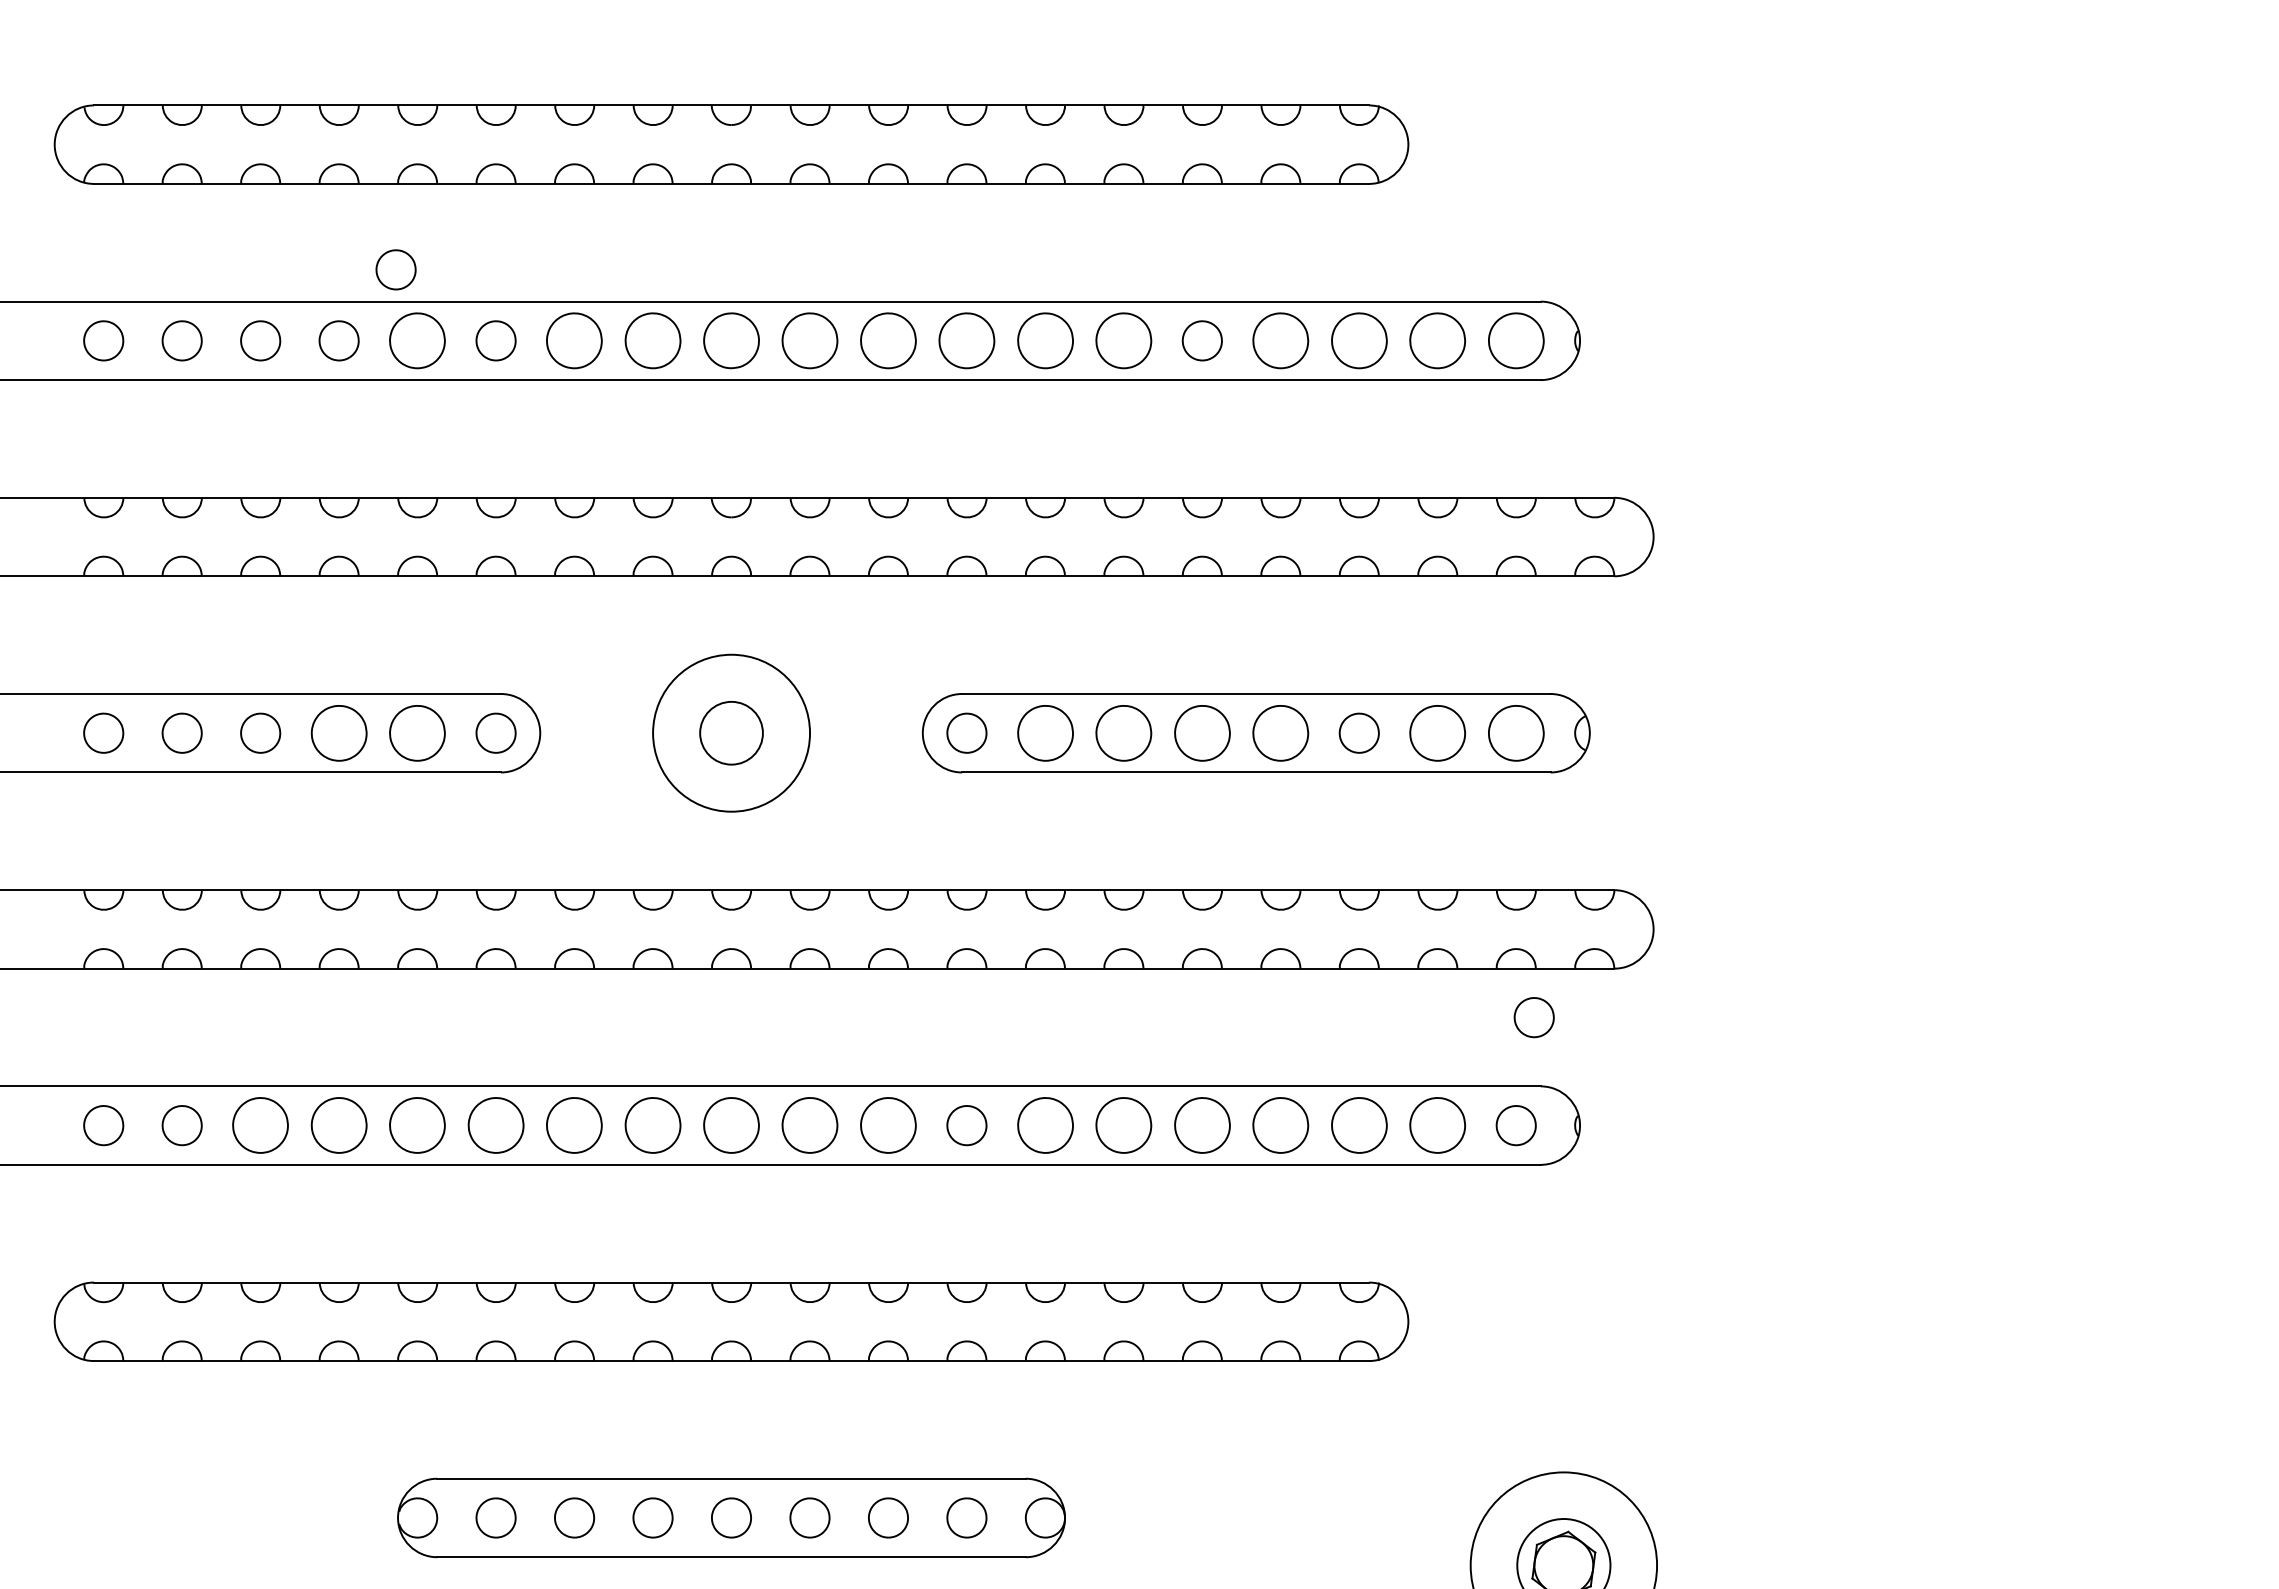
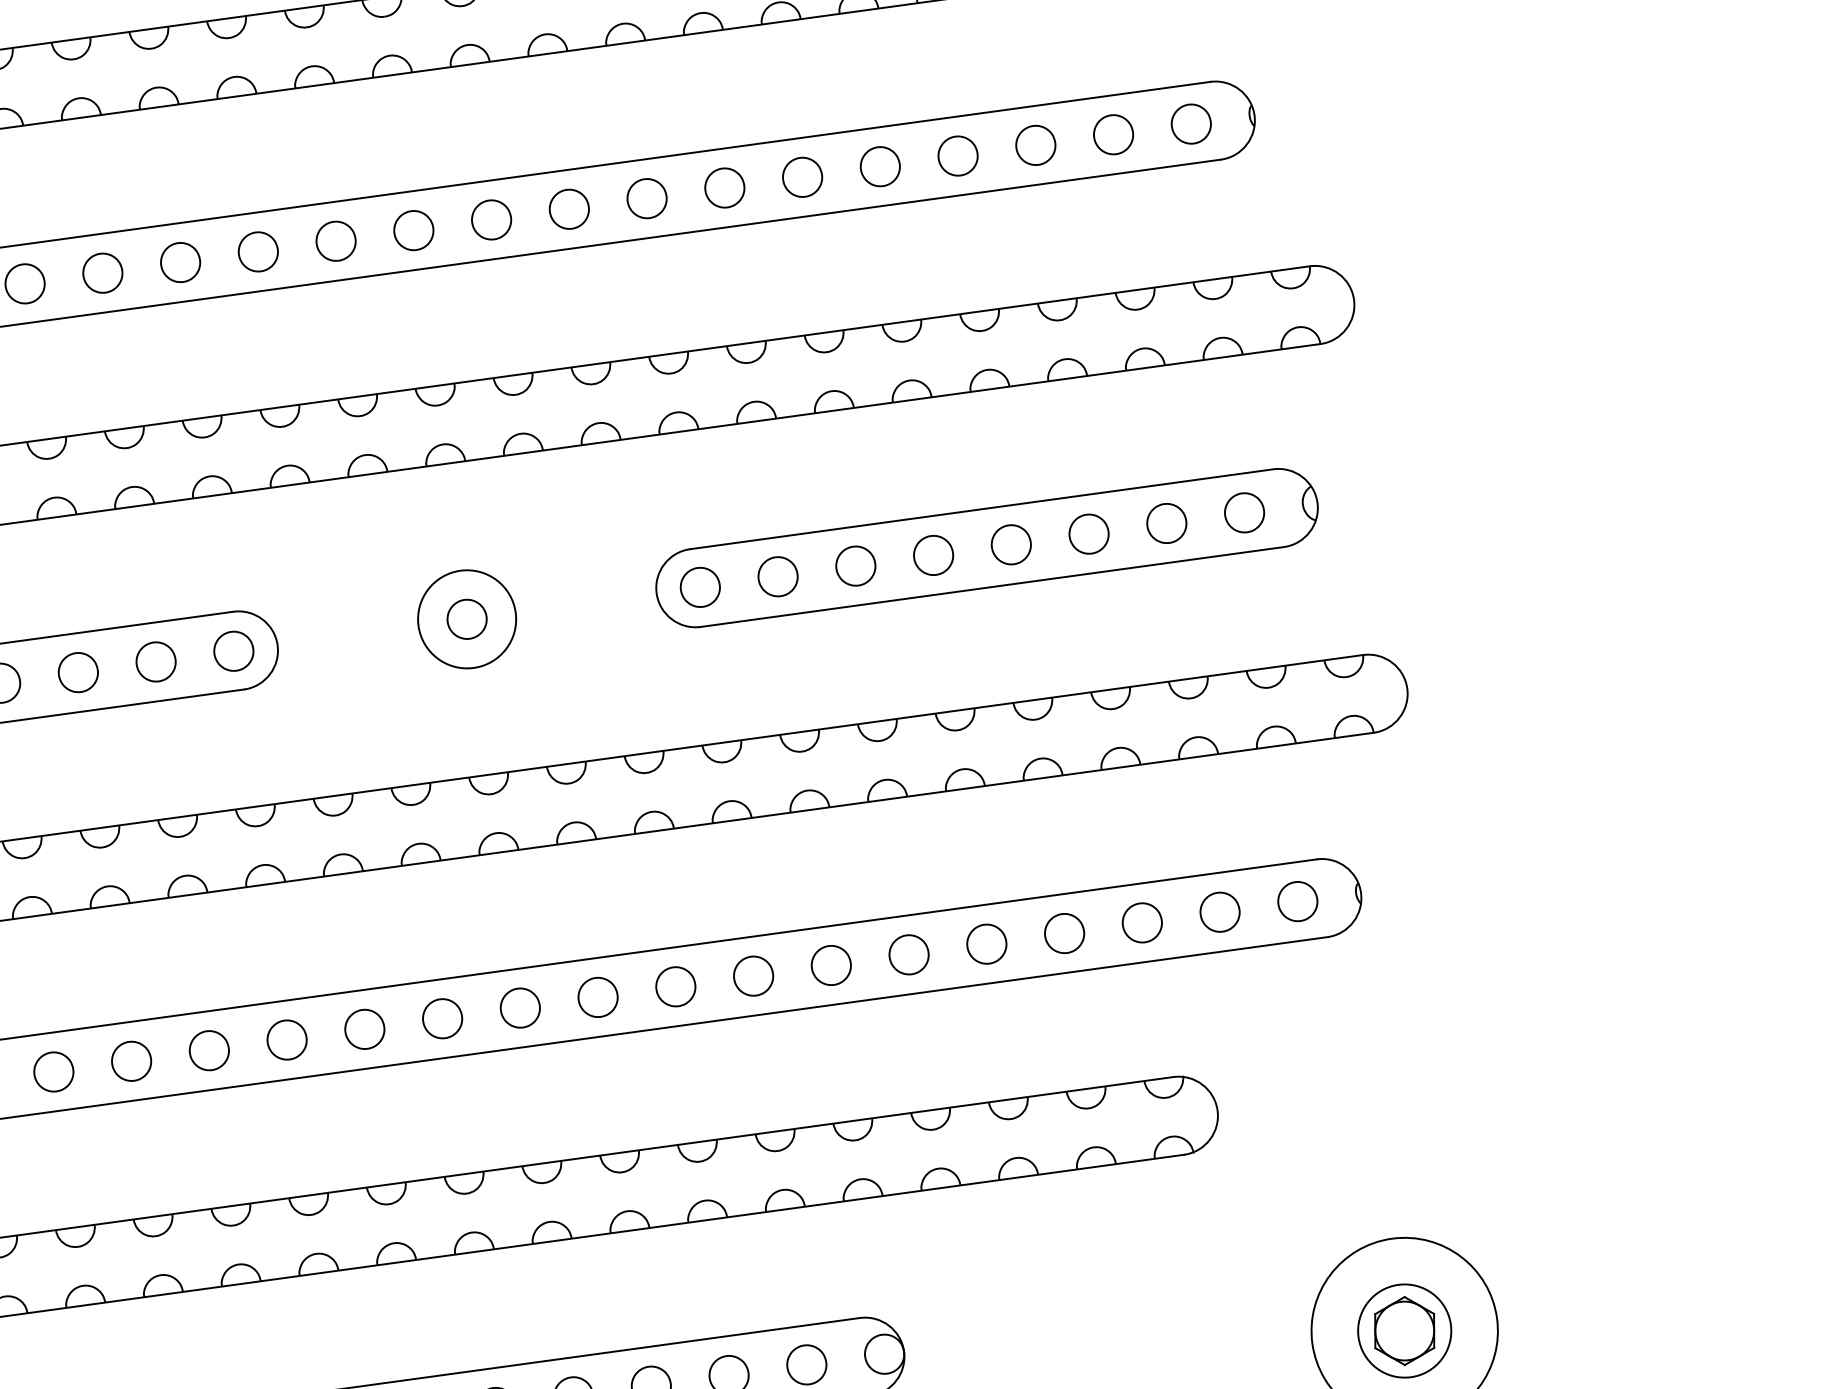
part: (395, 269) -> (71, 205), removed
part: (417, 340) -> (102, 272), size x0.71
part: (574, 340) -> (258, 251), size x0.71
part: (652, 340) -> (335, 240), size x0.71
part: (731, 340) -> (413, 230), size x0.71
part: (809, 340) -> (491, 219), size x0.71
part: (888, 340) -> (569, 208), size x0.71
part: (966, 340) -> (646, 198), size x0.71
part: (1044, 340) -> (723, 187), size x0.71
part: (1123, 340) -> (802, 177), size x0.71
part: (1280, 340) -> (957, 155), size x0.71
part: (1358, 340) -> (1034, 145), size x0.71
part: (1437, 340) -> (1113, 134), size x0.71
part: (1515, 340) -> (1190, 123), size x0.71
part: (338, 732) -> (77, 671), size x0.71
part: (417, 732) -> (155, 661), size x0.71
circle: (731, 732) -> (466, 618), size x0.62
part: (1044, 732) -> (777, 576), size x0.71
part: (1123, 732) -> (855, 565), size x0.71
part: (1201, 732) -> (932, 554), size x0.71
part: (1280, 732) -> (1010, 544), size x0.71
part: (1437, 732) -> (1166, 522), size x0.71
part: (1515, 732) -> (1243, 512), size x0.71
circle: (731, 733) -> (467, 619), size x0.62
part: (1533, 1017) -> (1300, 792), removed
part: (260, 1125) -> (53, 1071), size x0.71
part: (338, 1125) -> (130, 1061), size x0.71
part: (417, 1125) -> (209, 1050), size x0.71
part: (495, 1125) -> (286, 1040), size x0.71
part: (574, 1125) -> (364, 1029), size x0.71
part: (652, 1125) -> (442, 1018), size x0.71
part: (731, 1125) -> (520, 1007), size x0.71
part: (809, 1125) -> (597, 997), size x0.71
part: (888, 1125) -> (675, 986), size x0.71
part: (1044, 1125) -> (830, 965), size x0.71
part: (1123, 1125) -> (908, 954), size x0.71
part: (1201, 1125) -> (985, 944), size x0.71
part: (1280, 1125) -> (1064, 933), size x0.71
part: (1358, 1125) -> (1141, 922), size x0.71
part: (1437, 1125) -> (1219, 912), size x0.71

